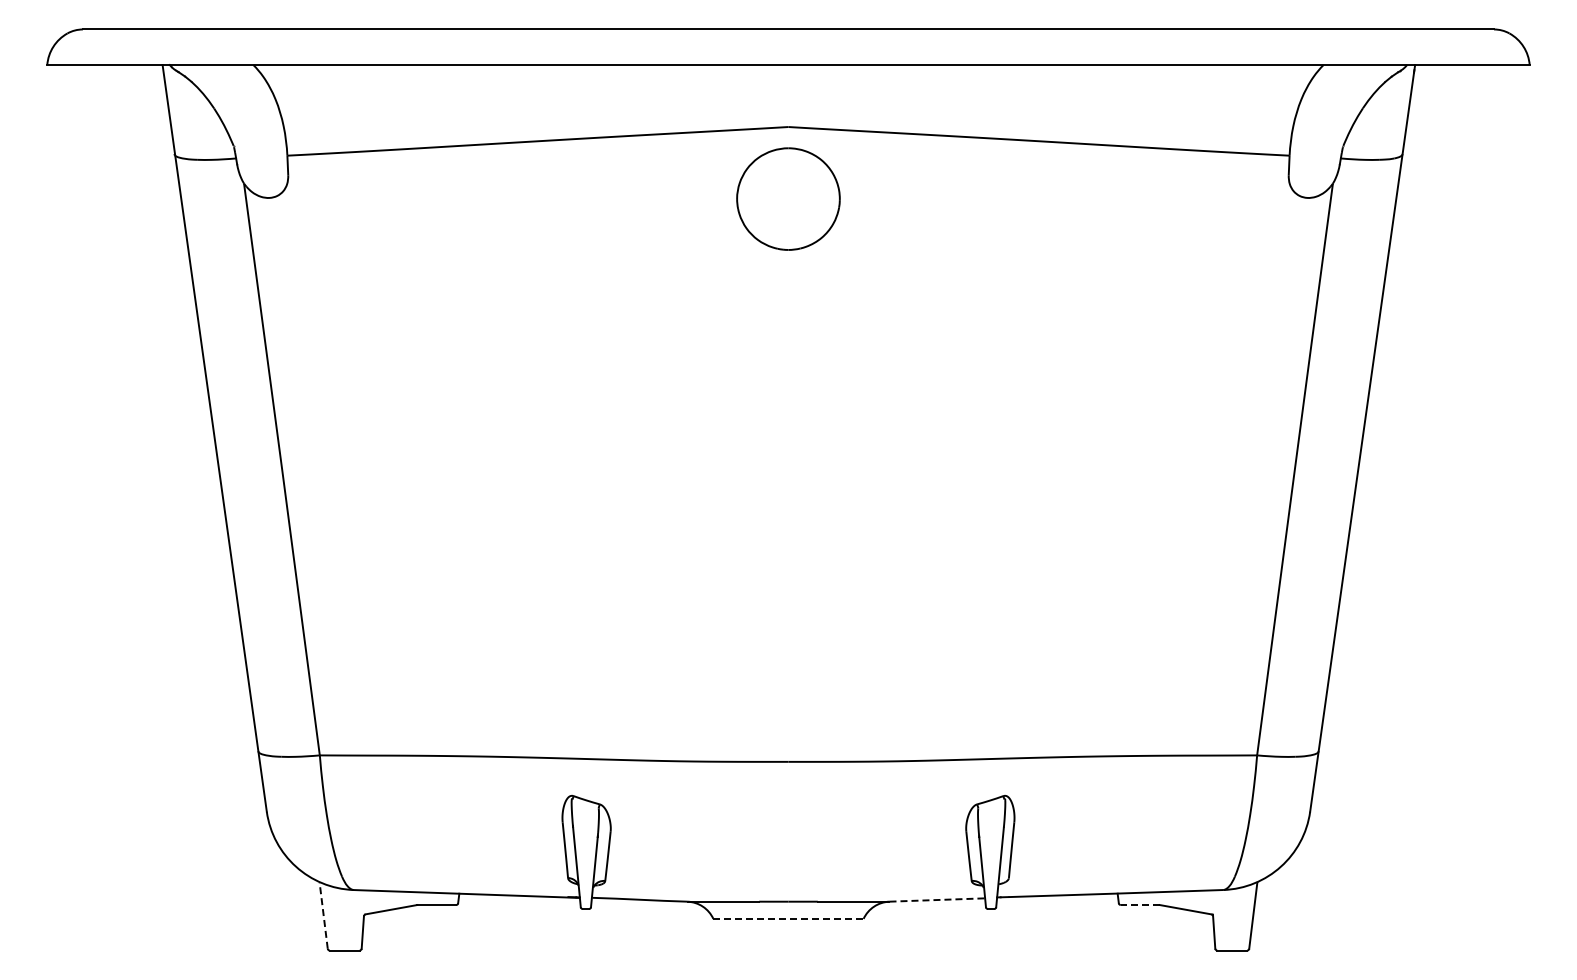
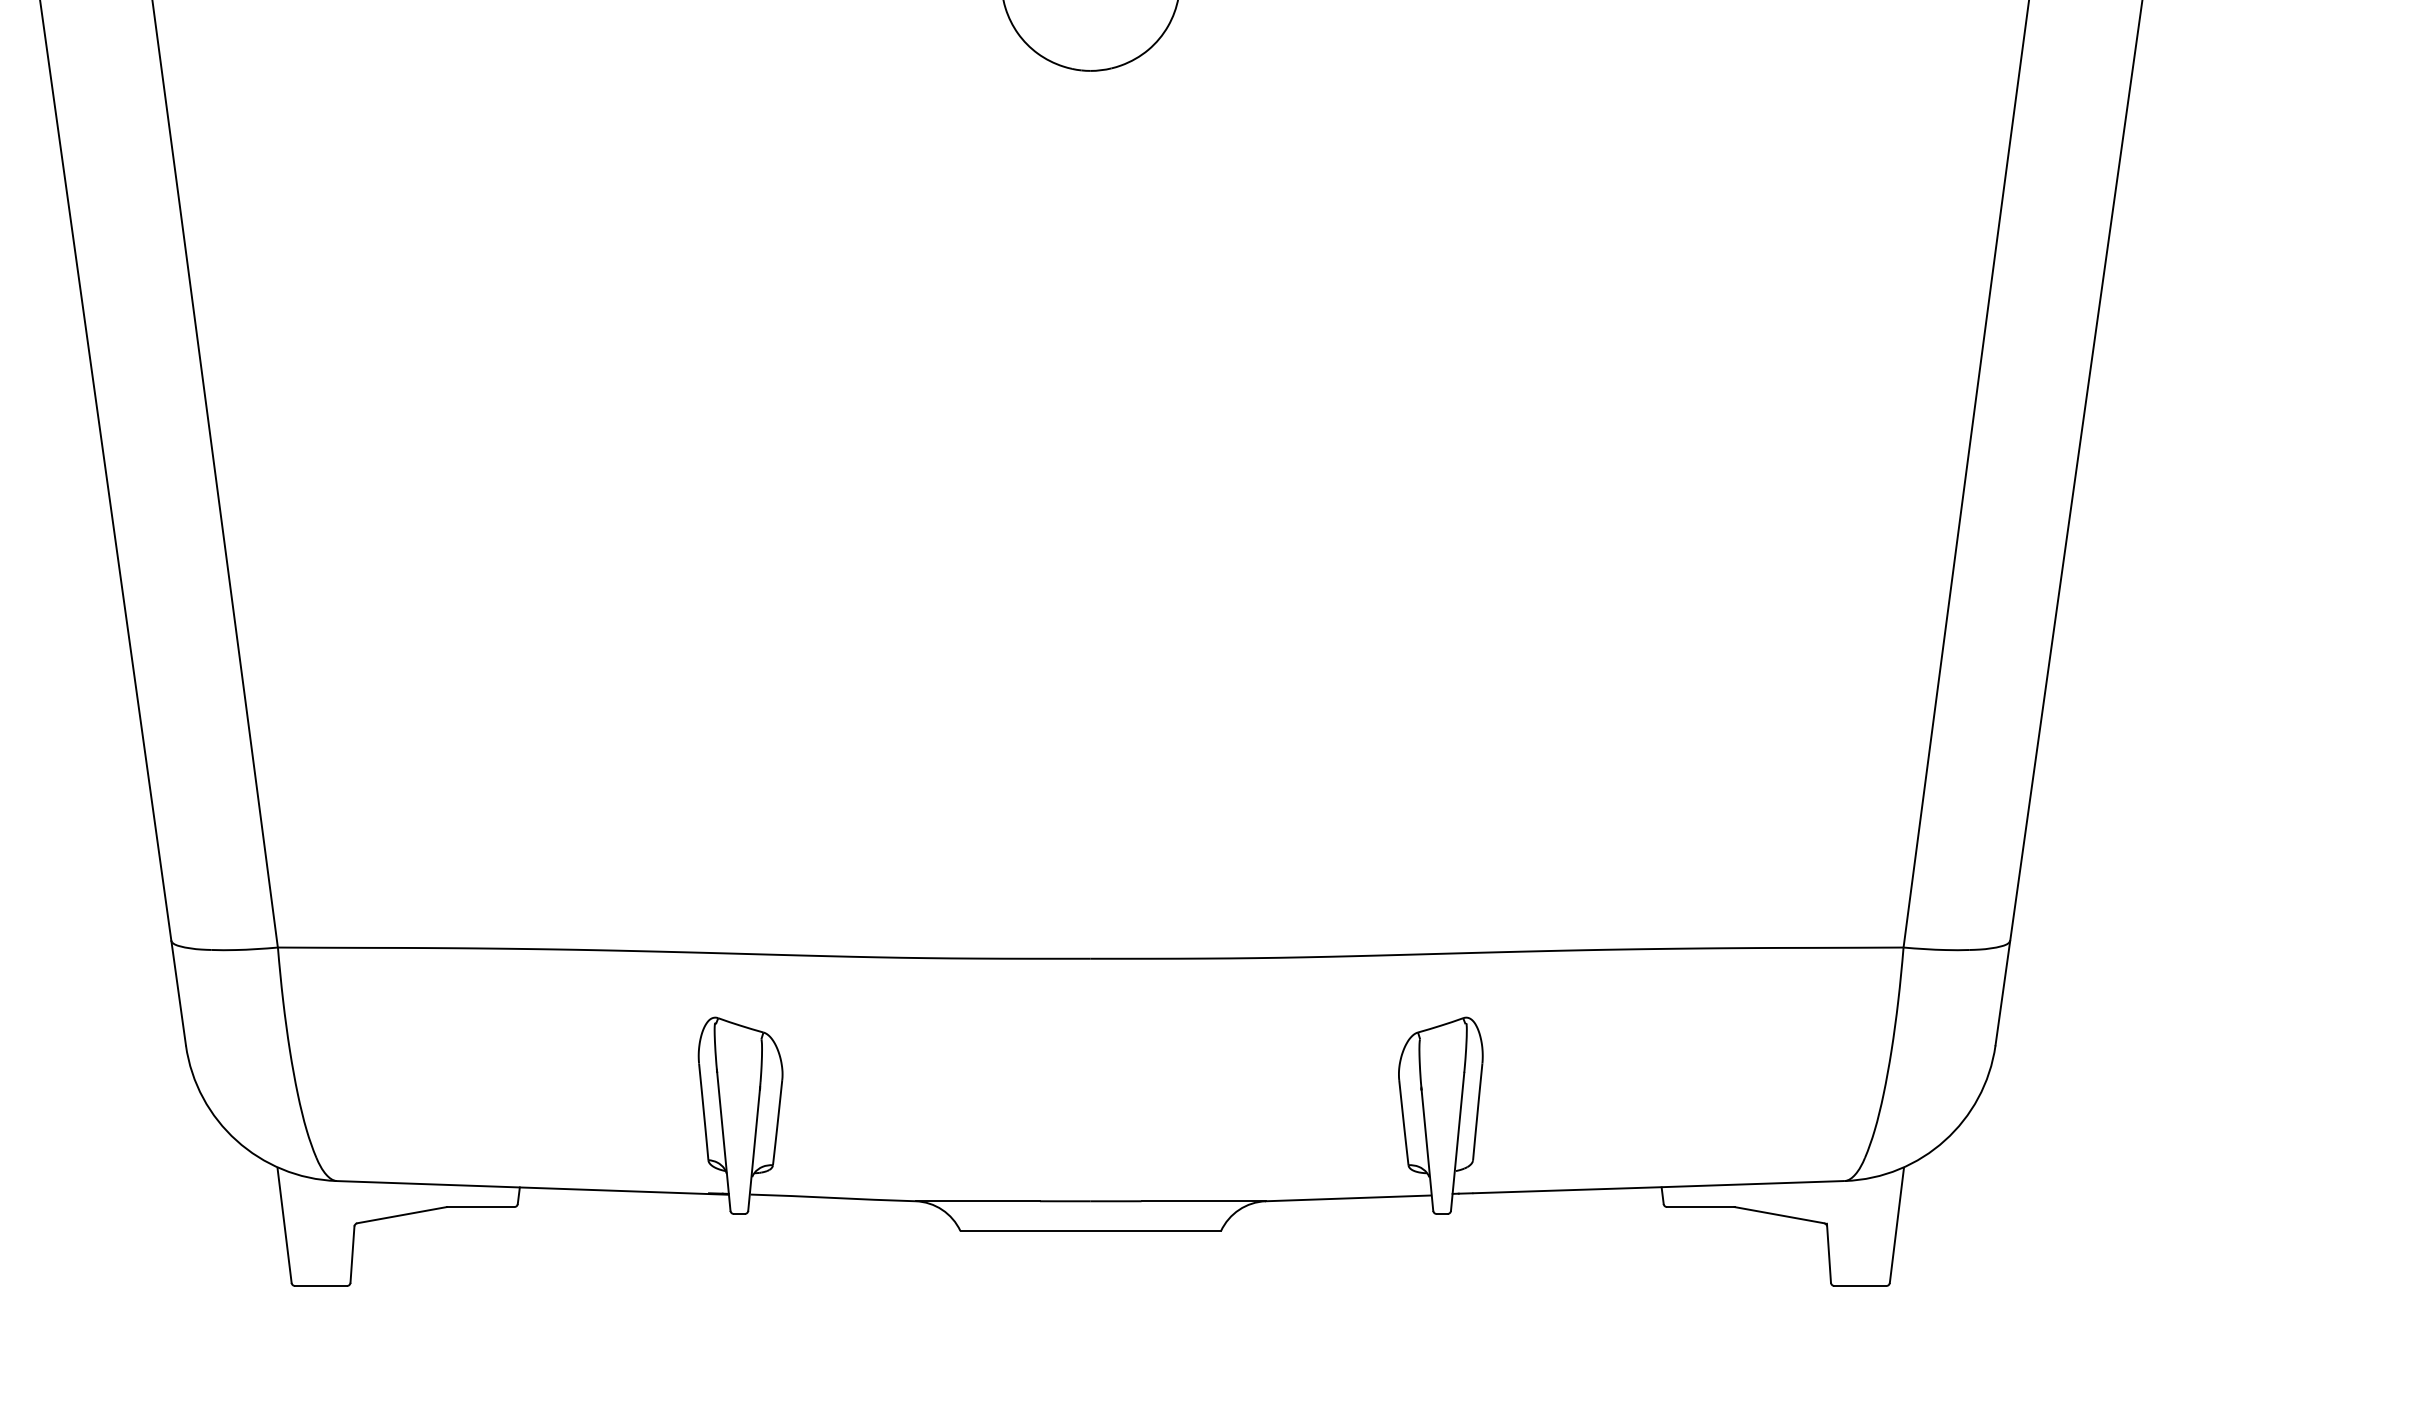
line: (937, 900) -> (1349, 1199), dashed -> solid
line: (1139, 905) -> (1699, 1207), dashed -> solid
line: (323, 915) -> (284, 1225), dashed -> solid
line: (788, 918) -> (1090, 1230), dashed -> solid

